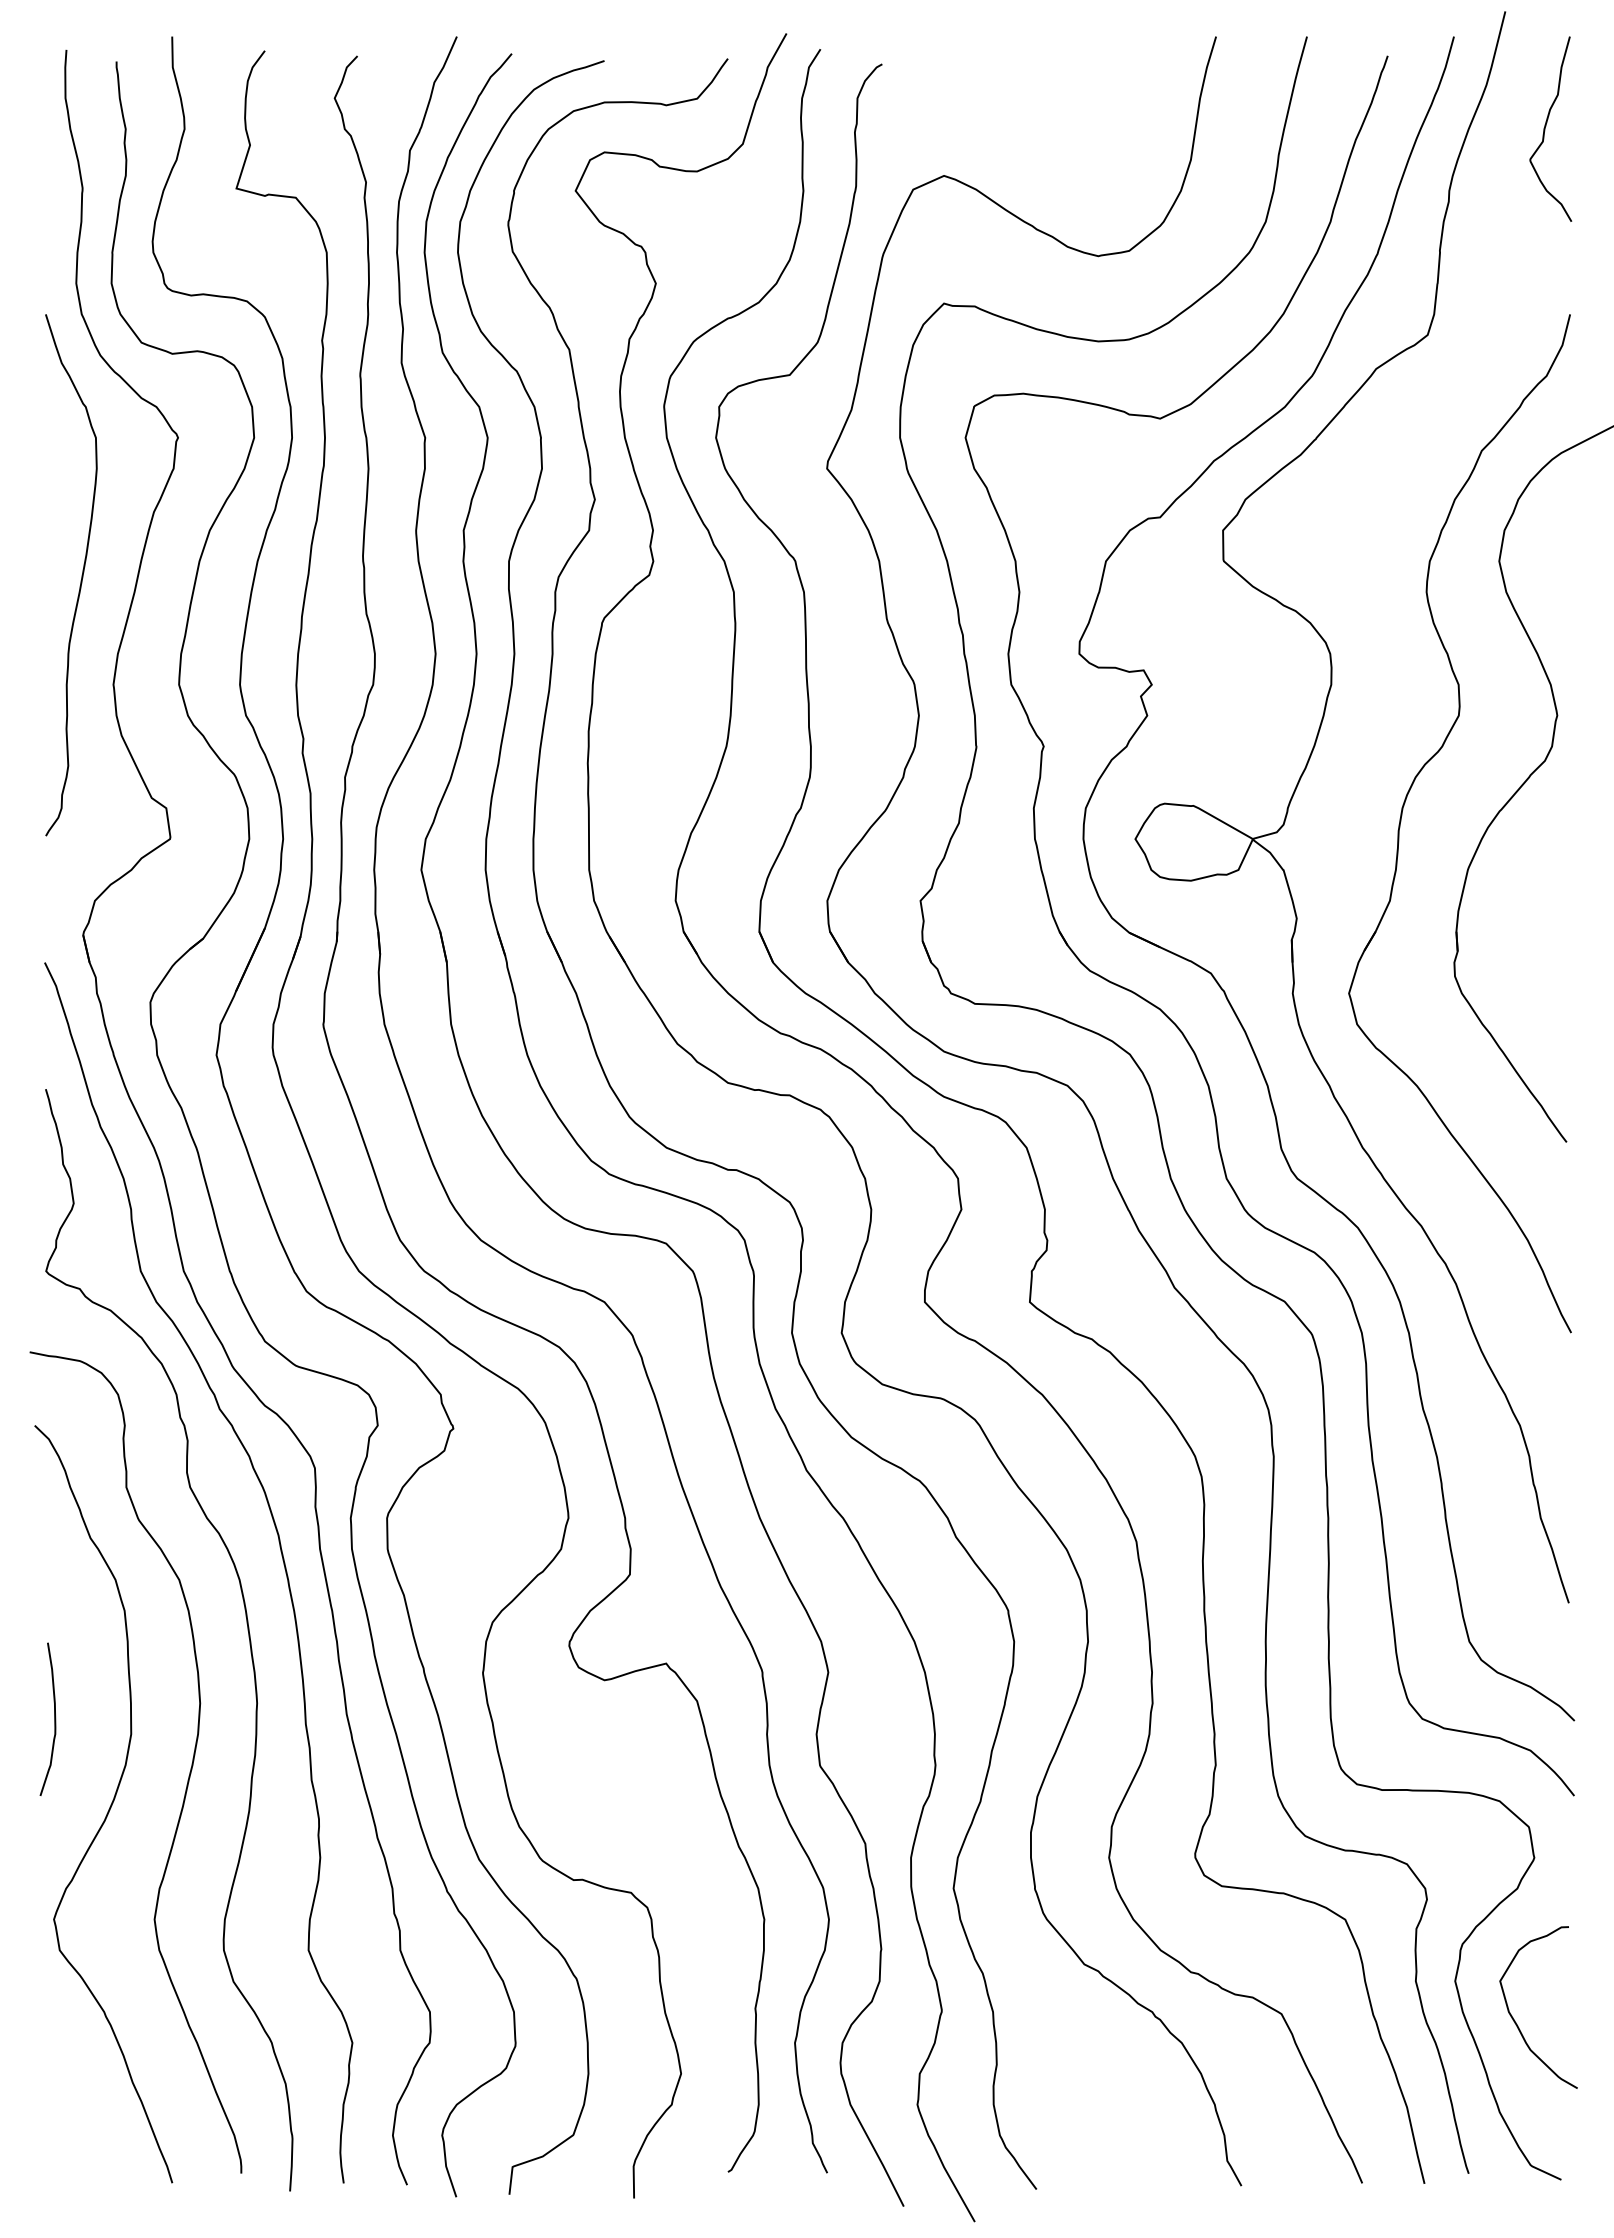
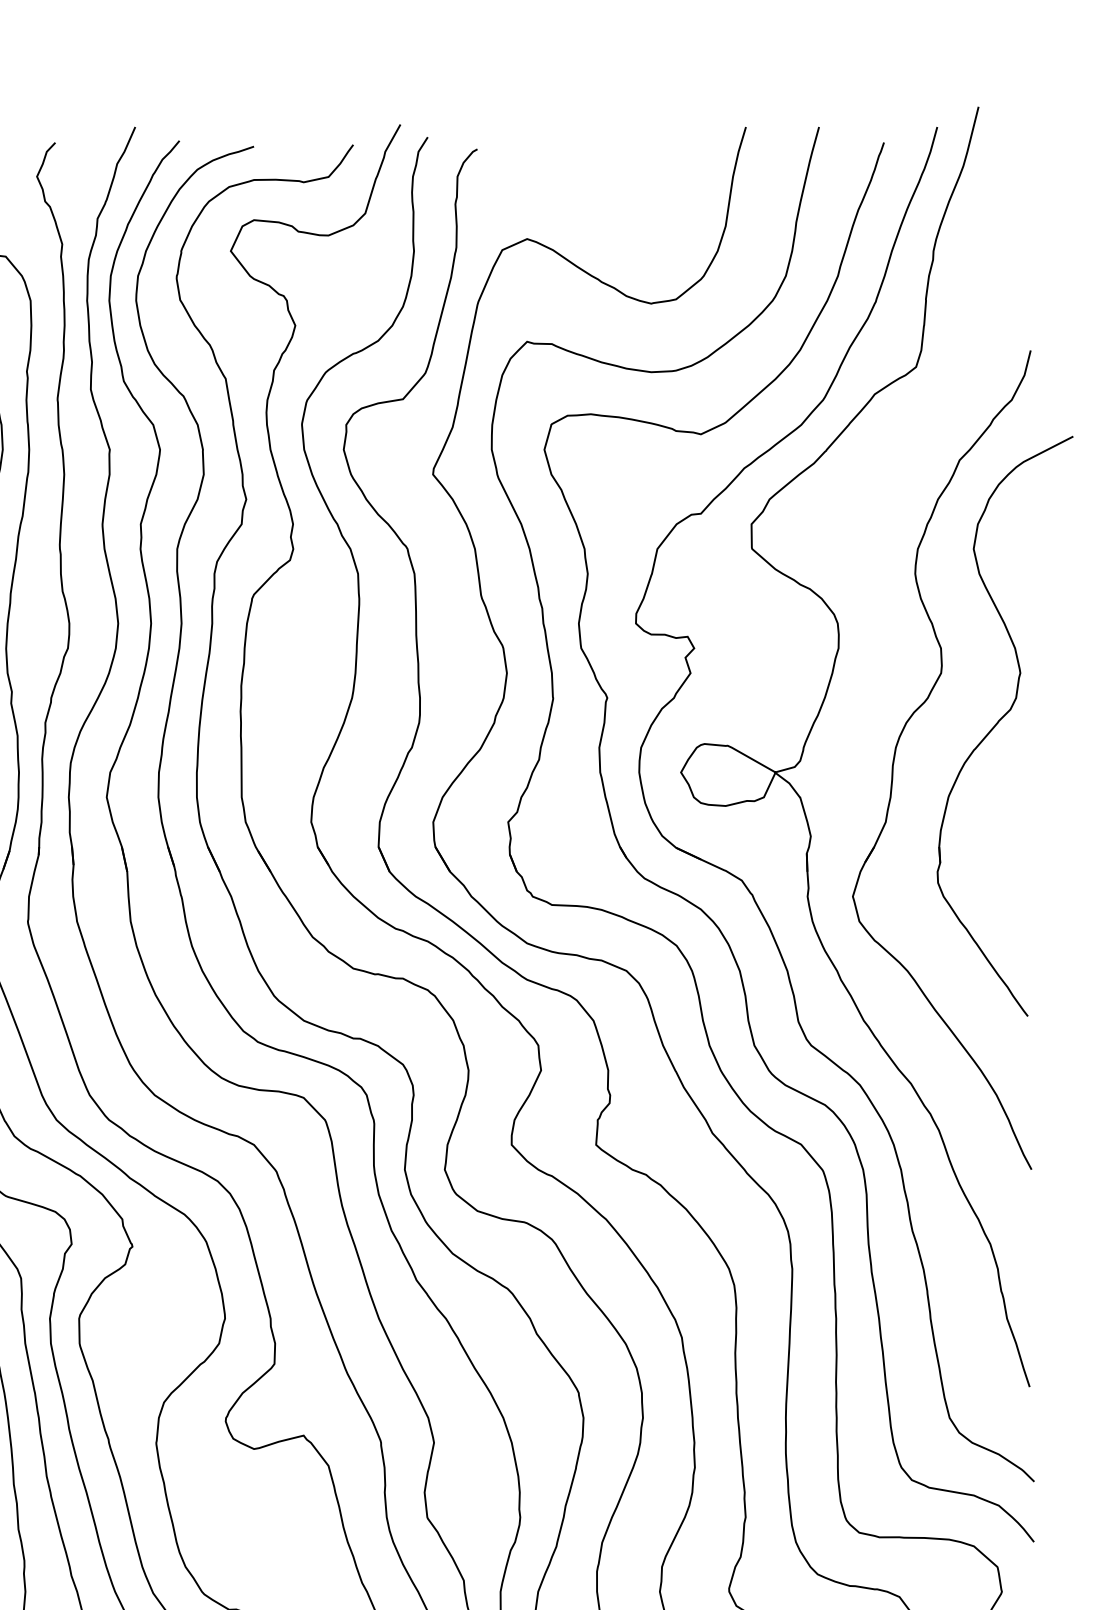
curve: (1546, 126) -> (1011, 199), removed

